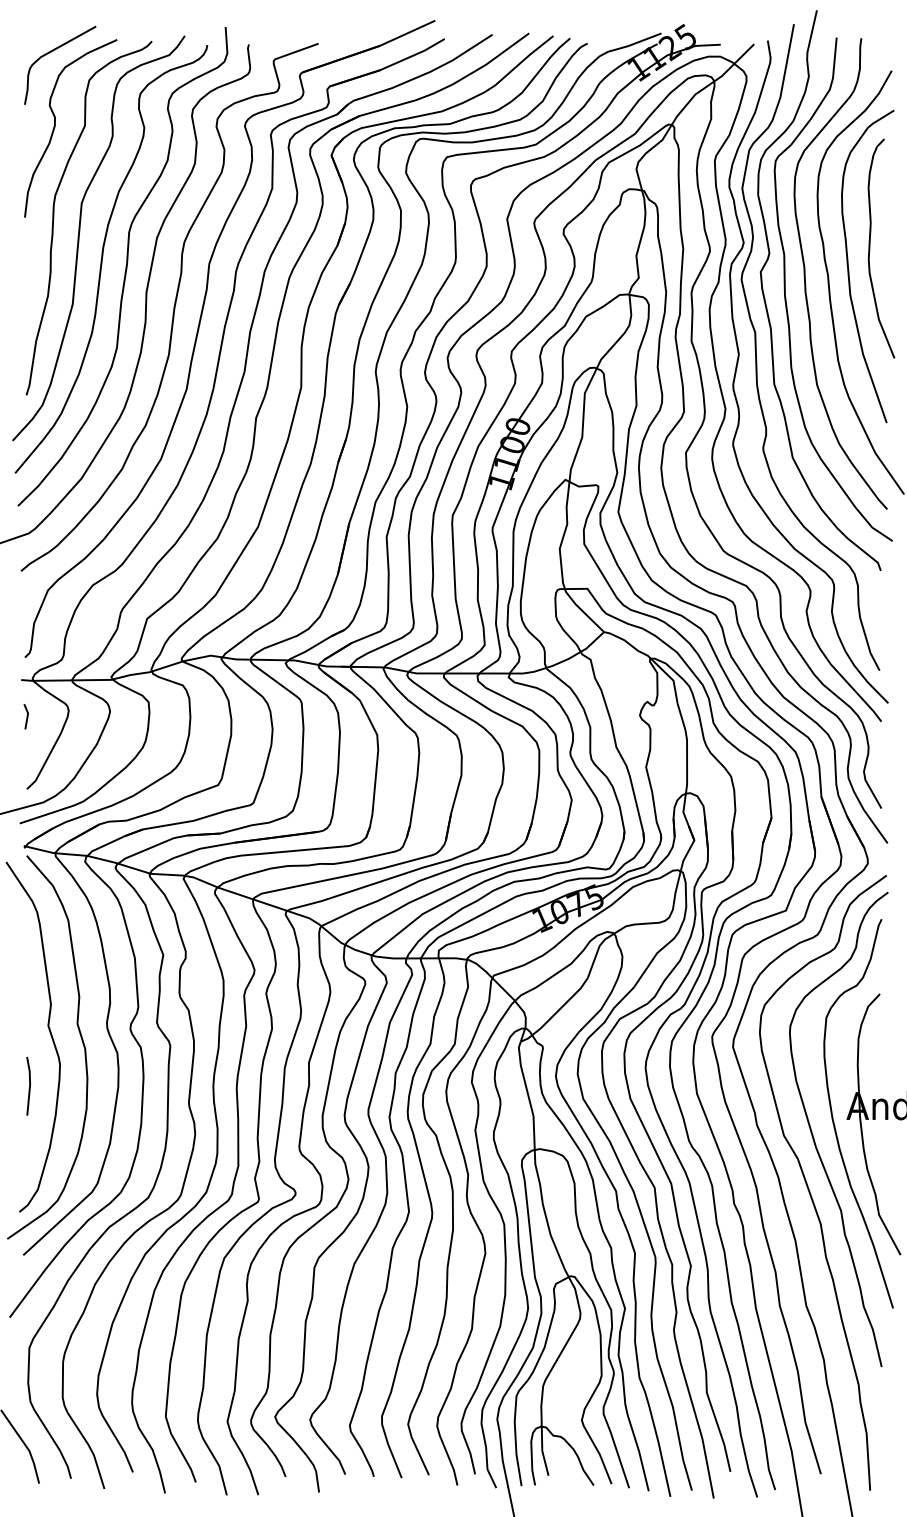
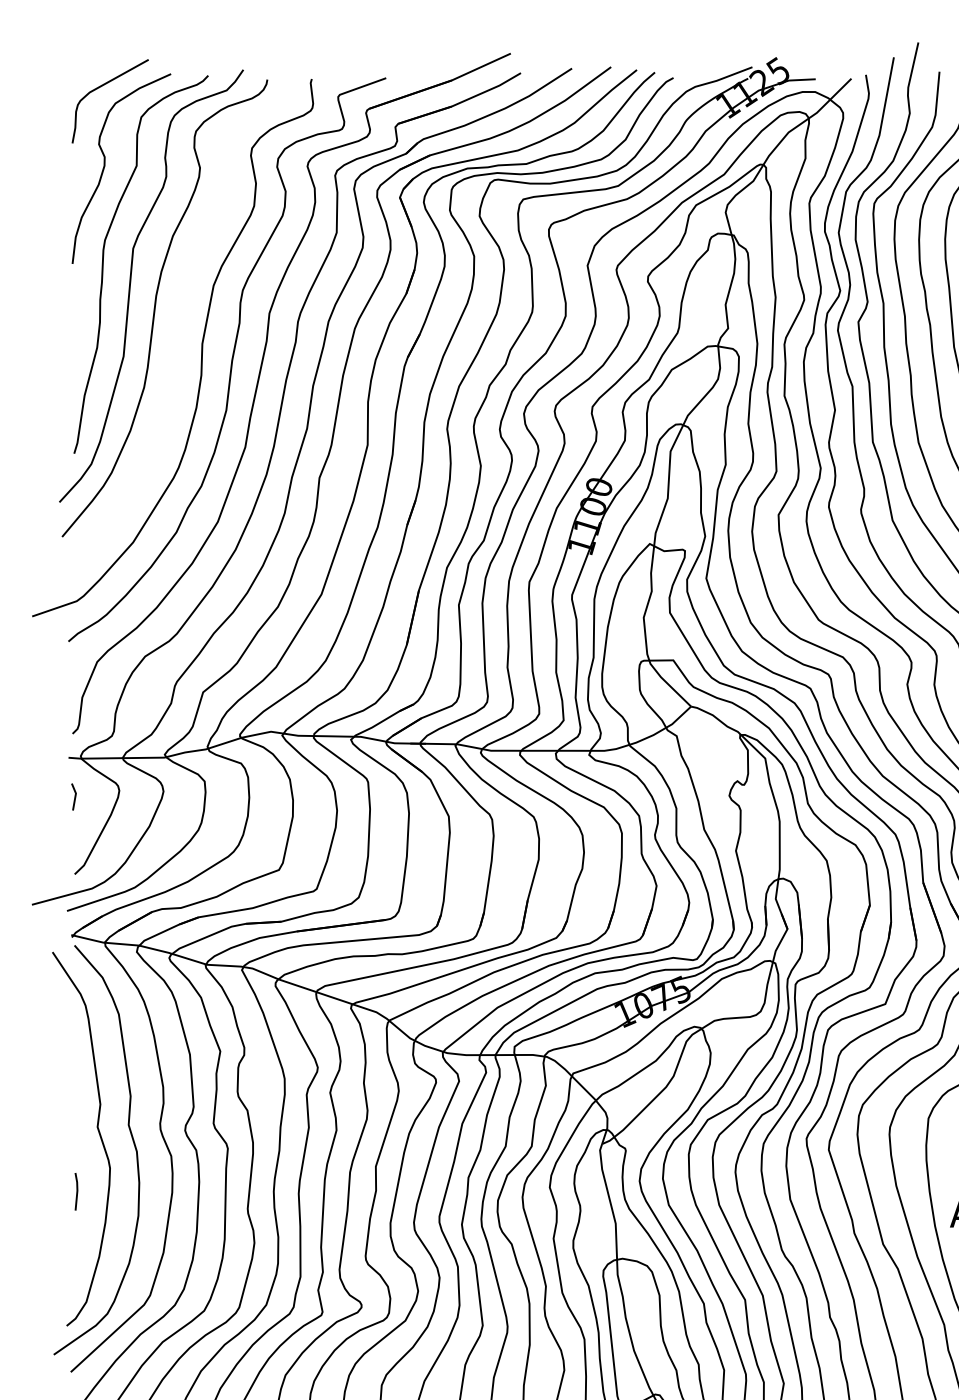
part: (122, 266) -> (176, 316), removed
part: (28, 1086) -> (76, 1191), size x0.6

